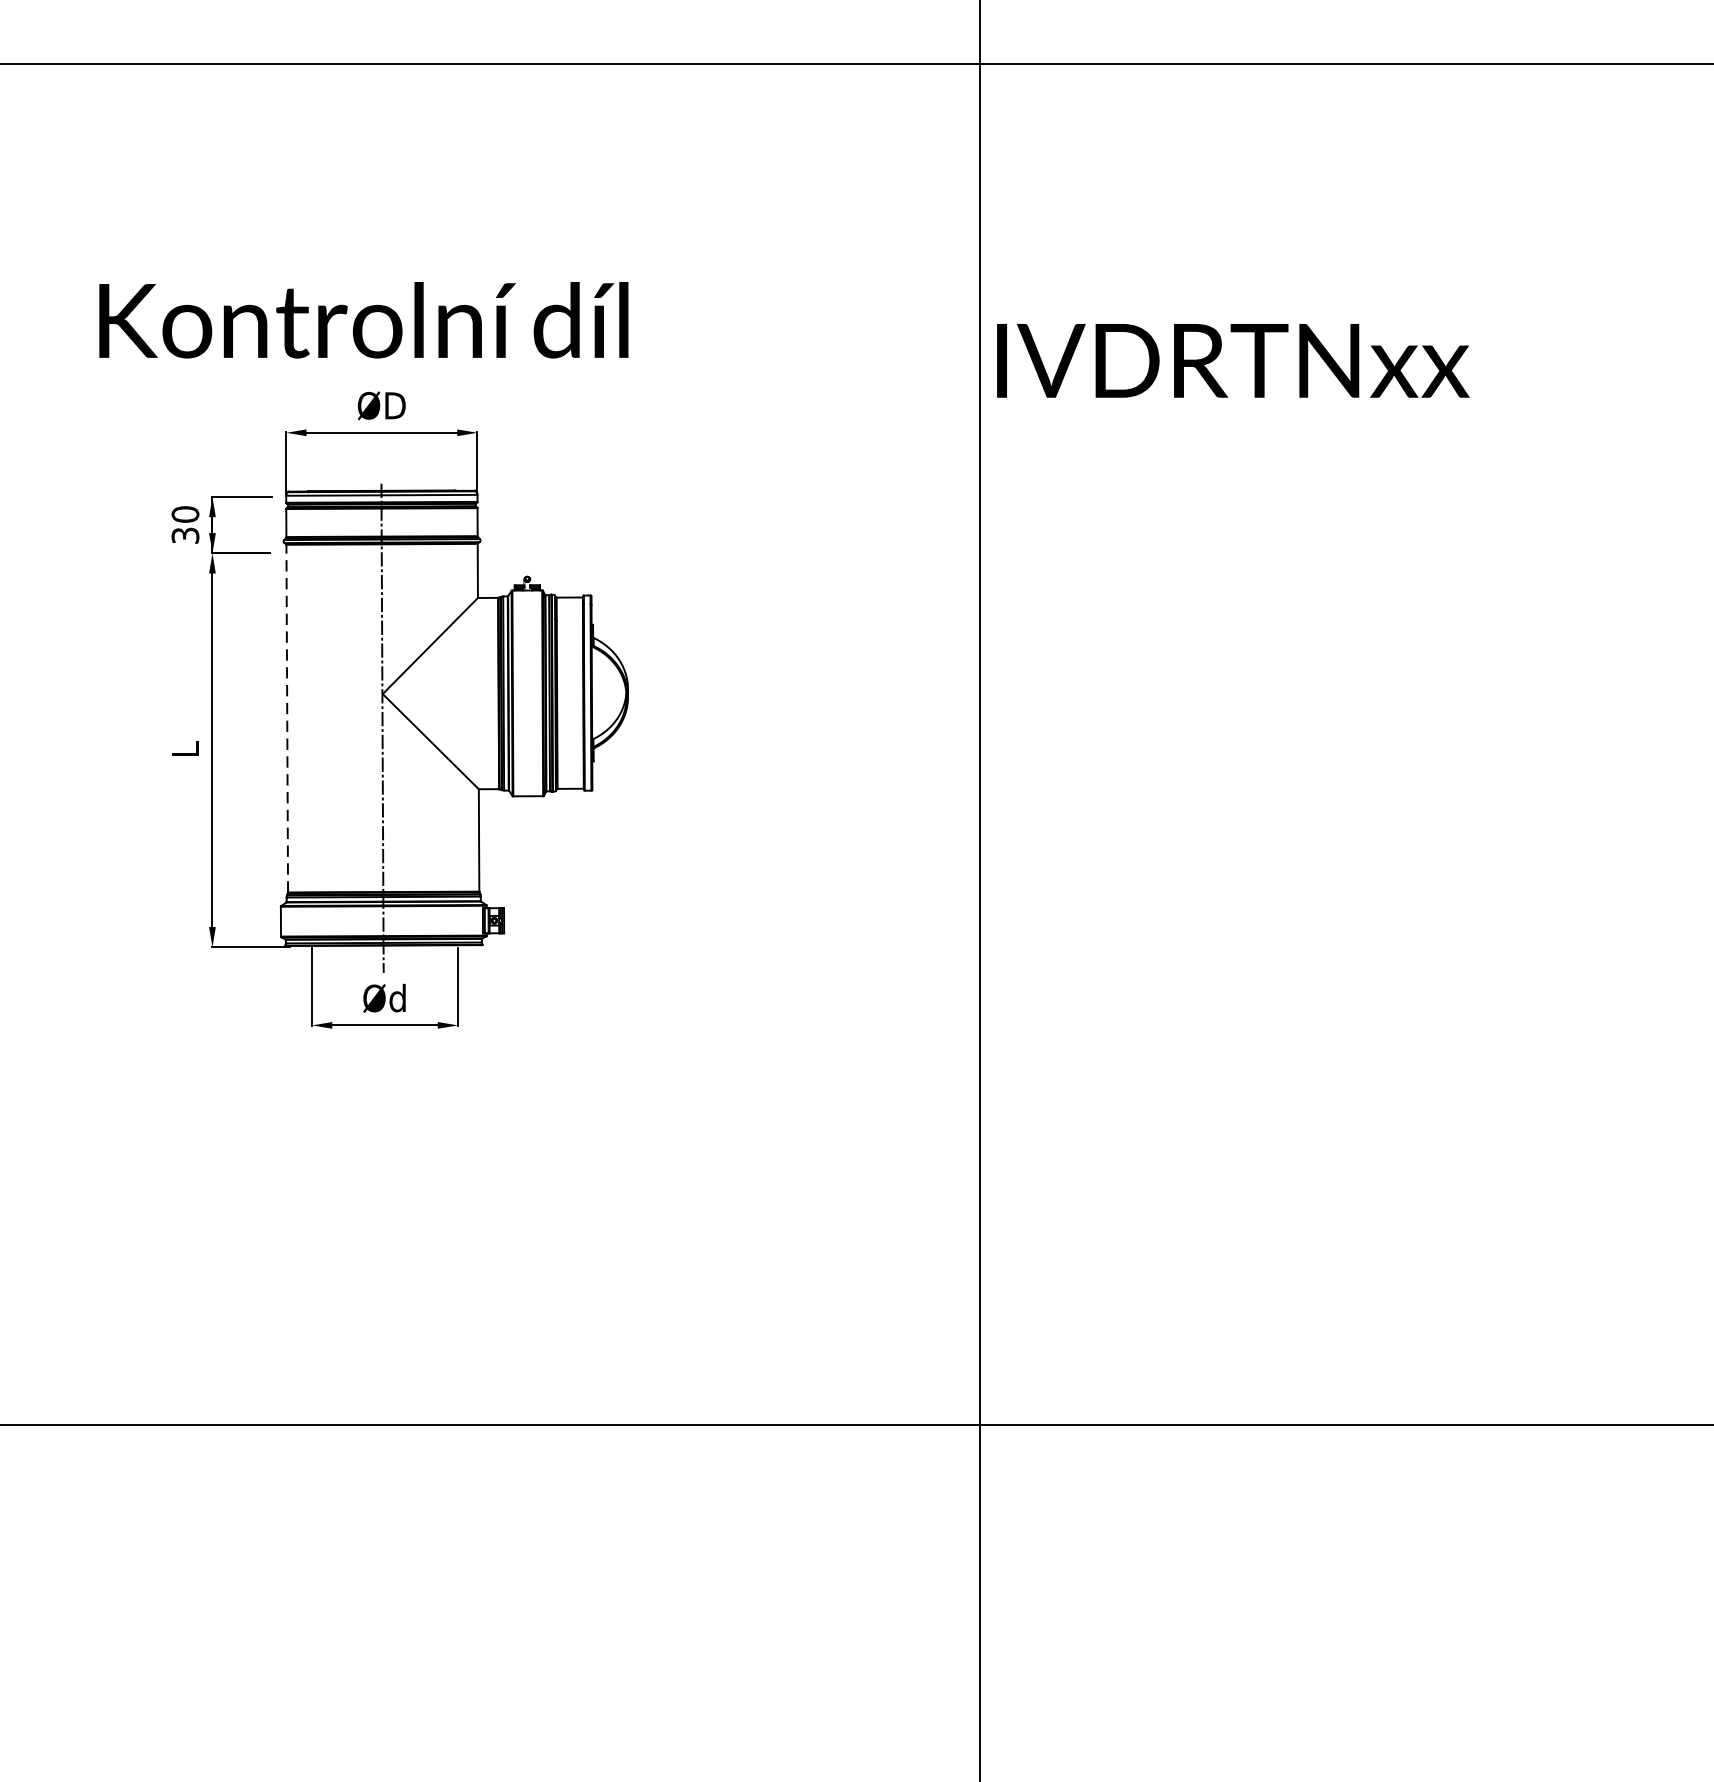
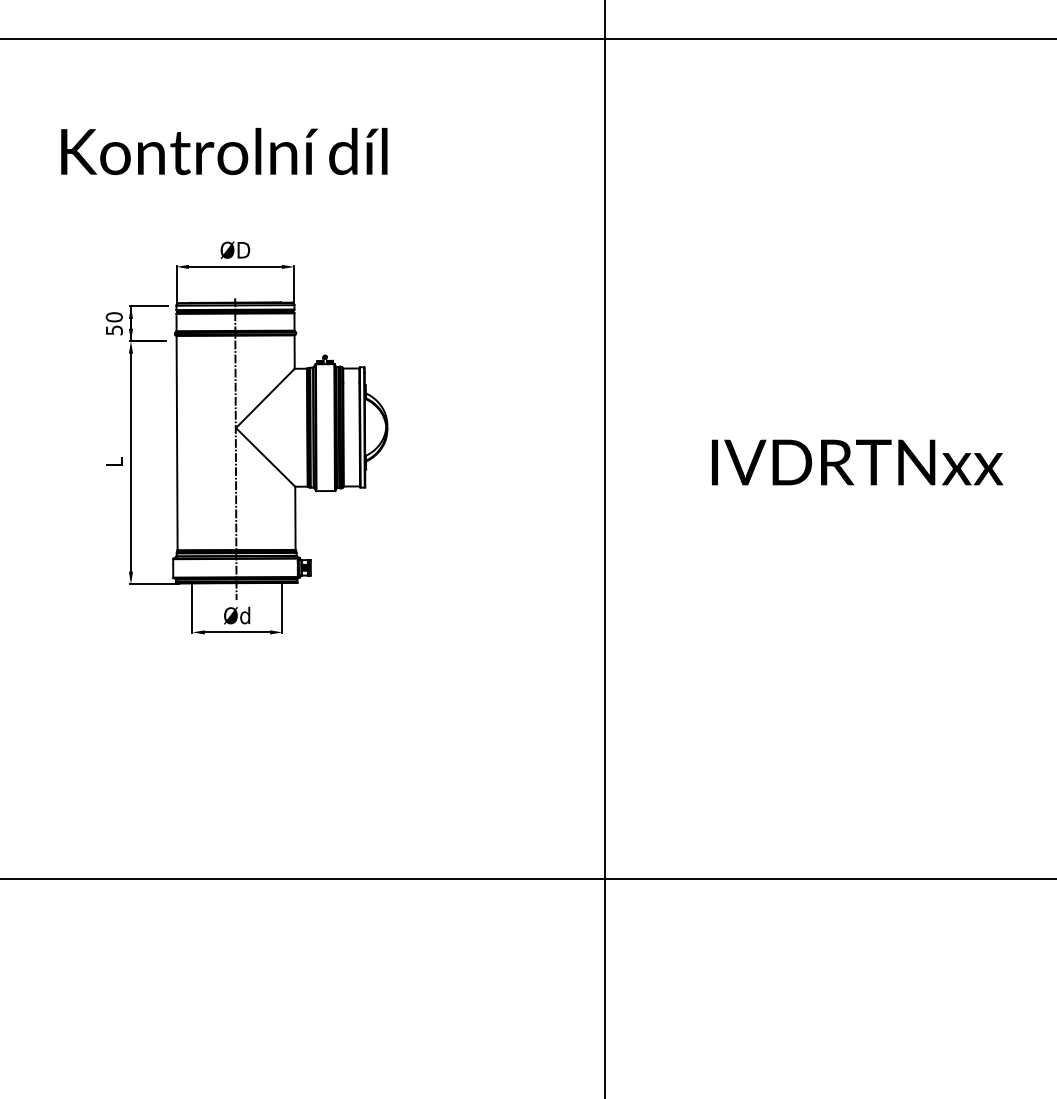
text: (364, 320) -> (224, 151), moved
text: (1233, 360) -> (857, 462), moved
text: (184, 534) -> (113, 329), 30 -> 50
line: (287, 717) -> (177, 442), dashed -> solid

